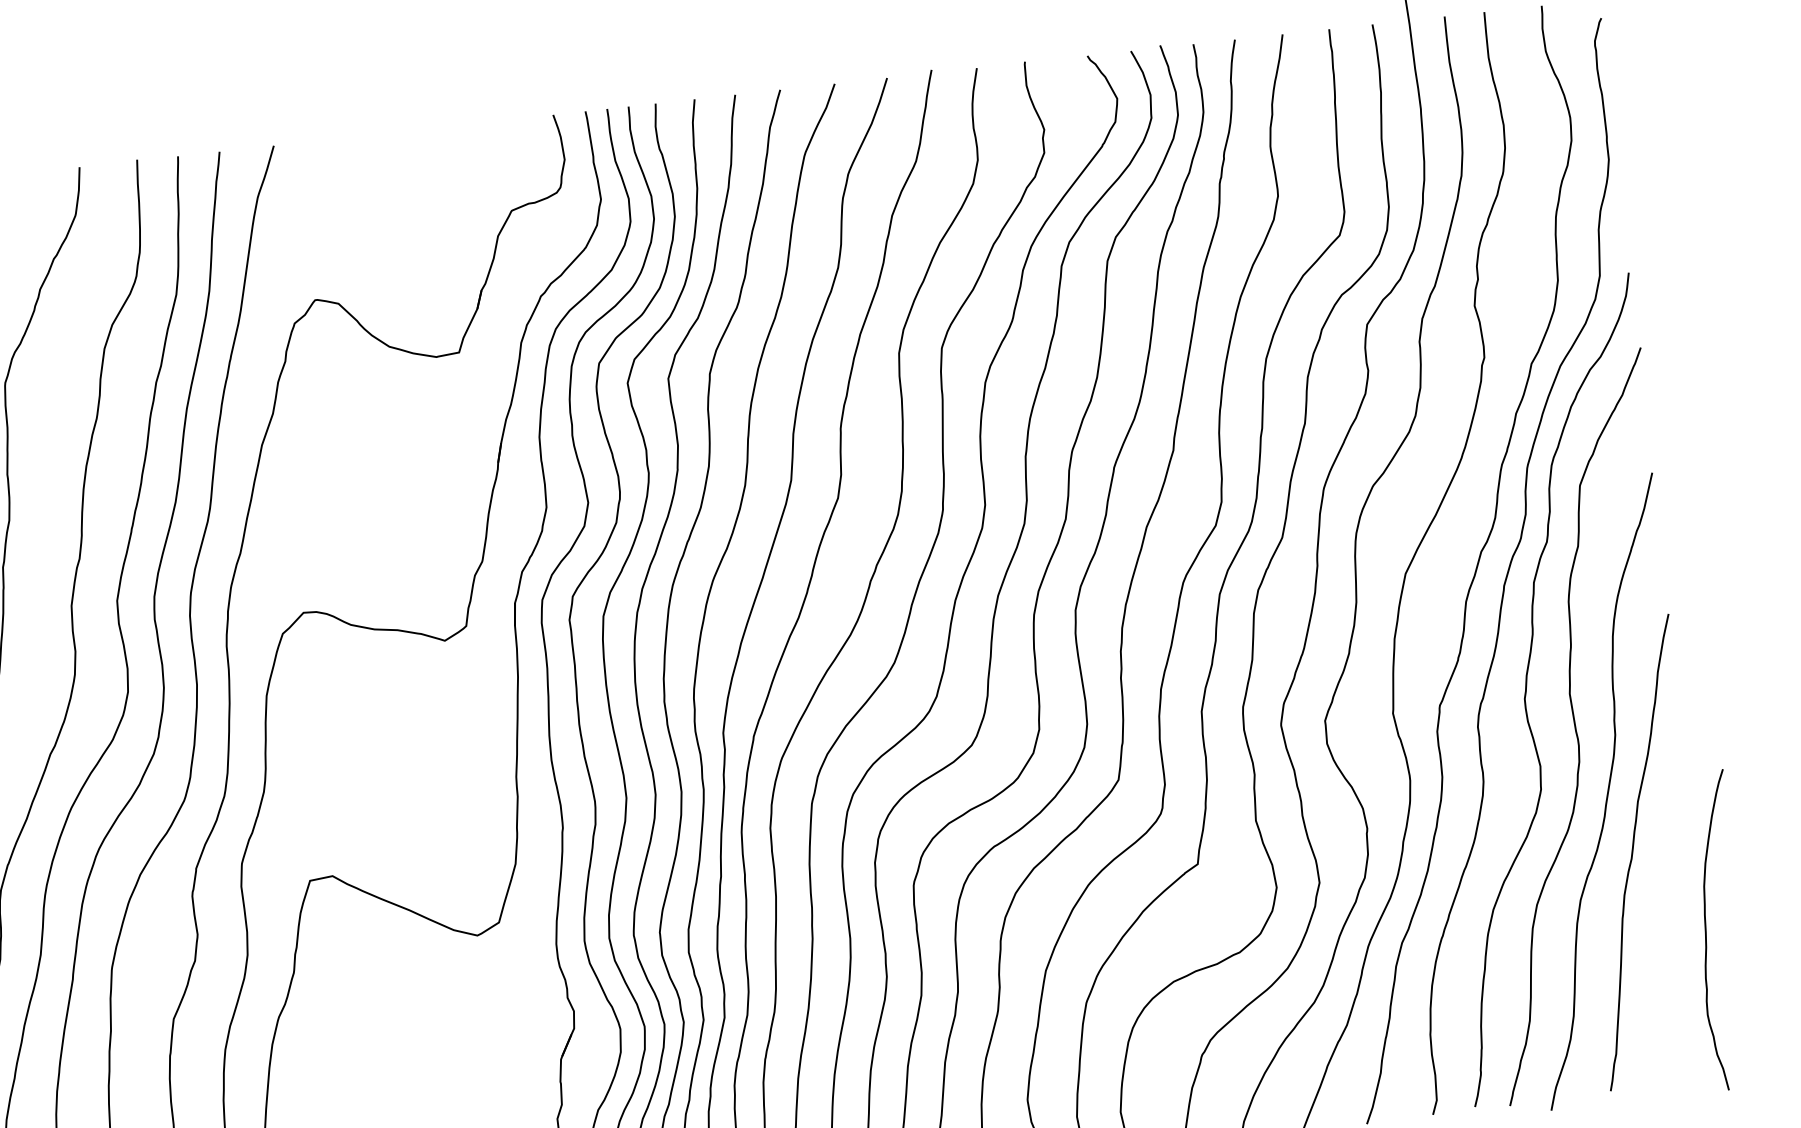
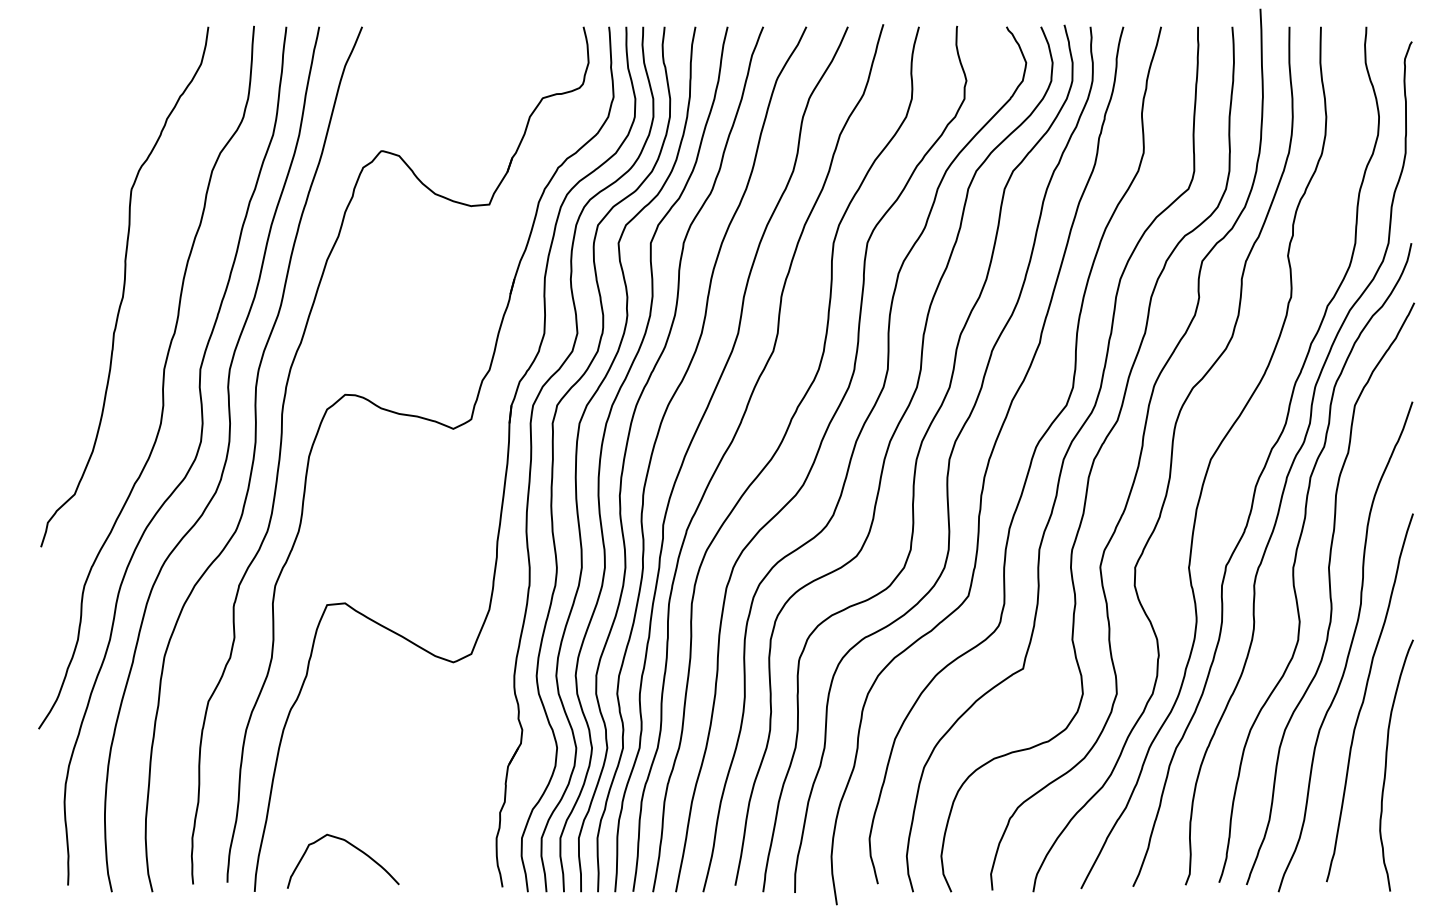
curve: (1706, 931) -> (1386, 765), moved

